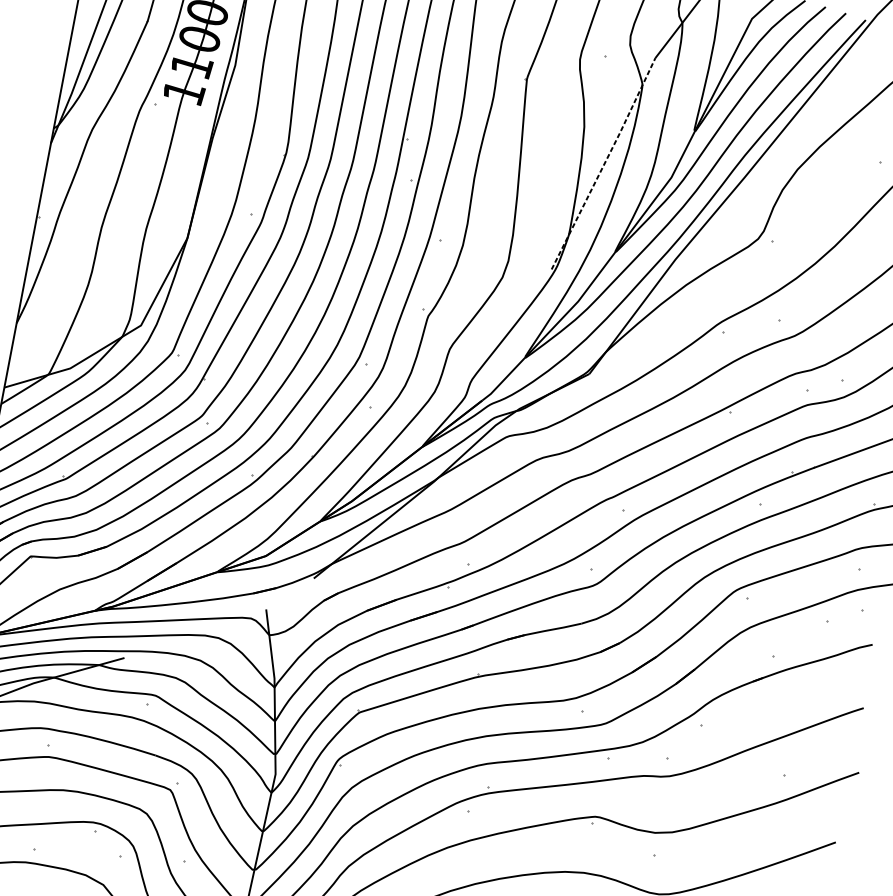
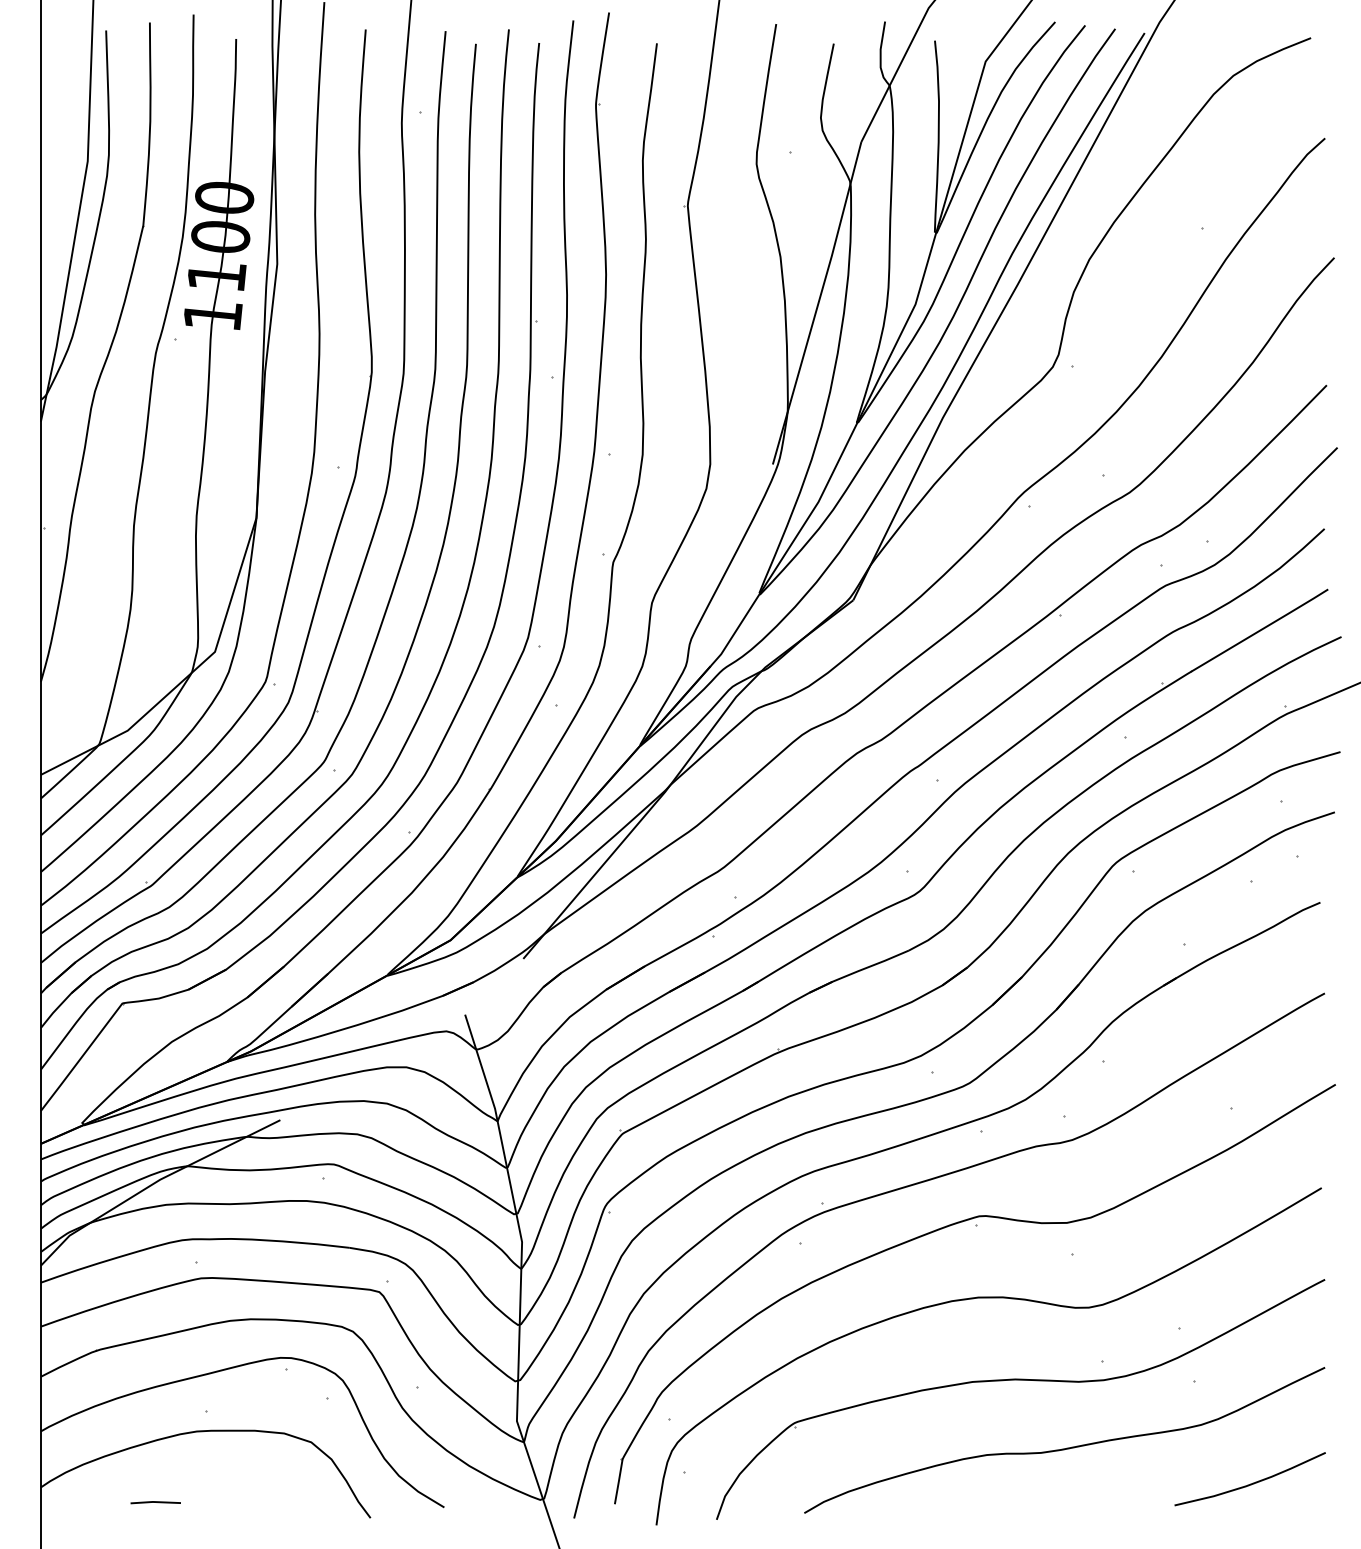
line: (604, 163) -> (818, 302), dashed -> solid

